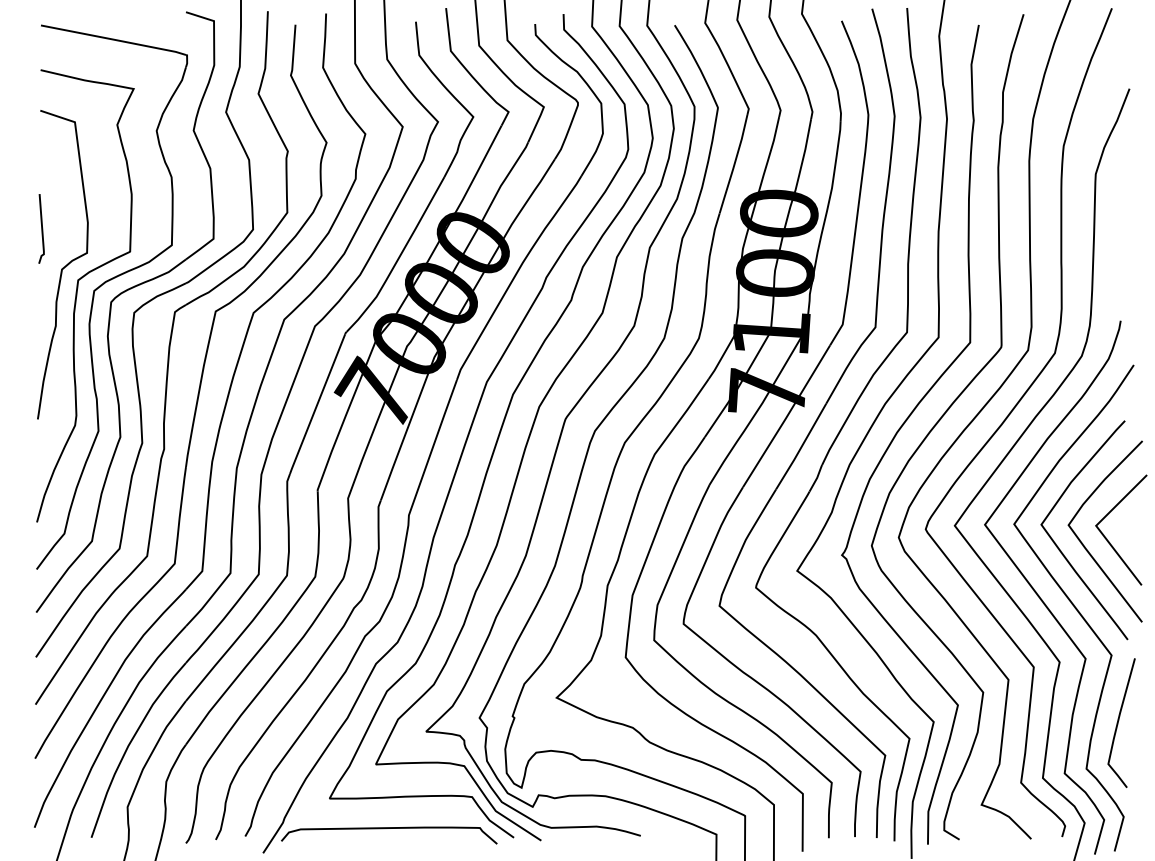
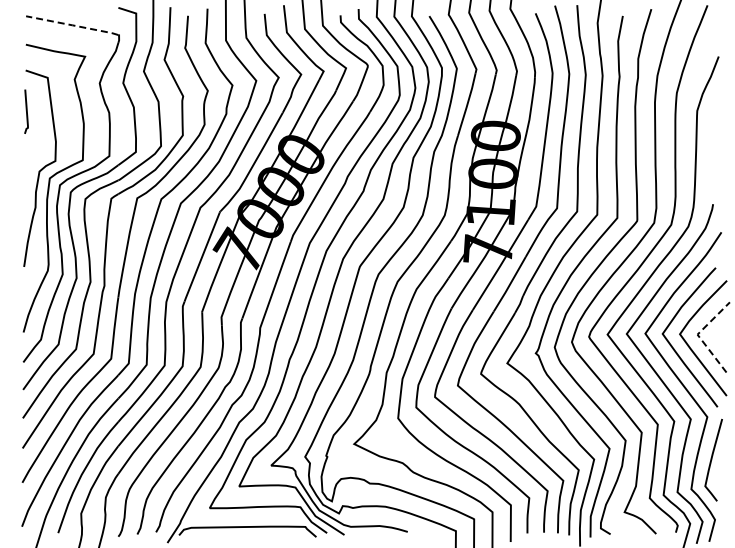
line: (113, 39) -> (72, 25), solid -> dashed
line: (41, 228) -> (26, 111), moved
line: (1096, 525) -> (697, 334), solid -> dashed

